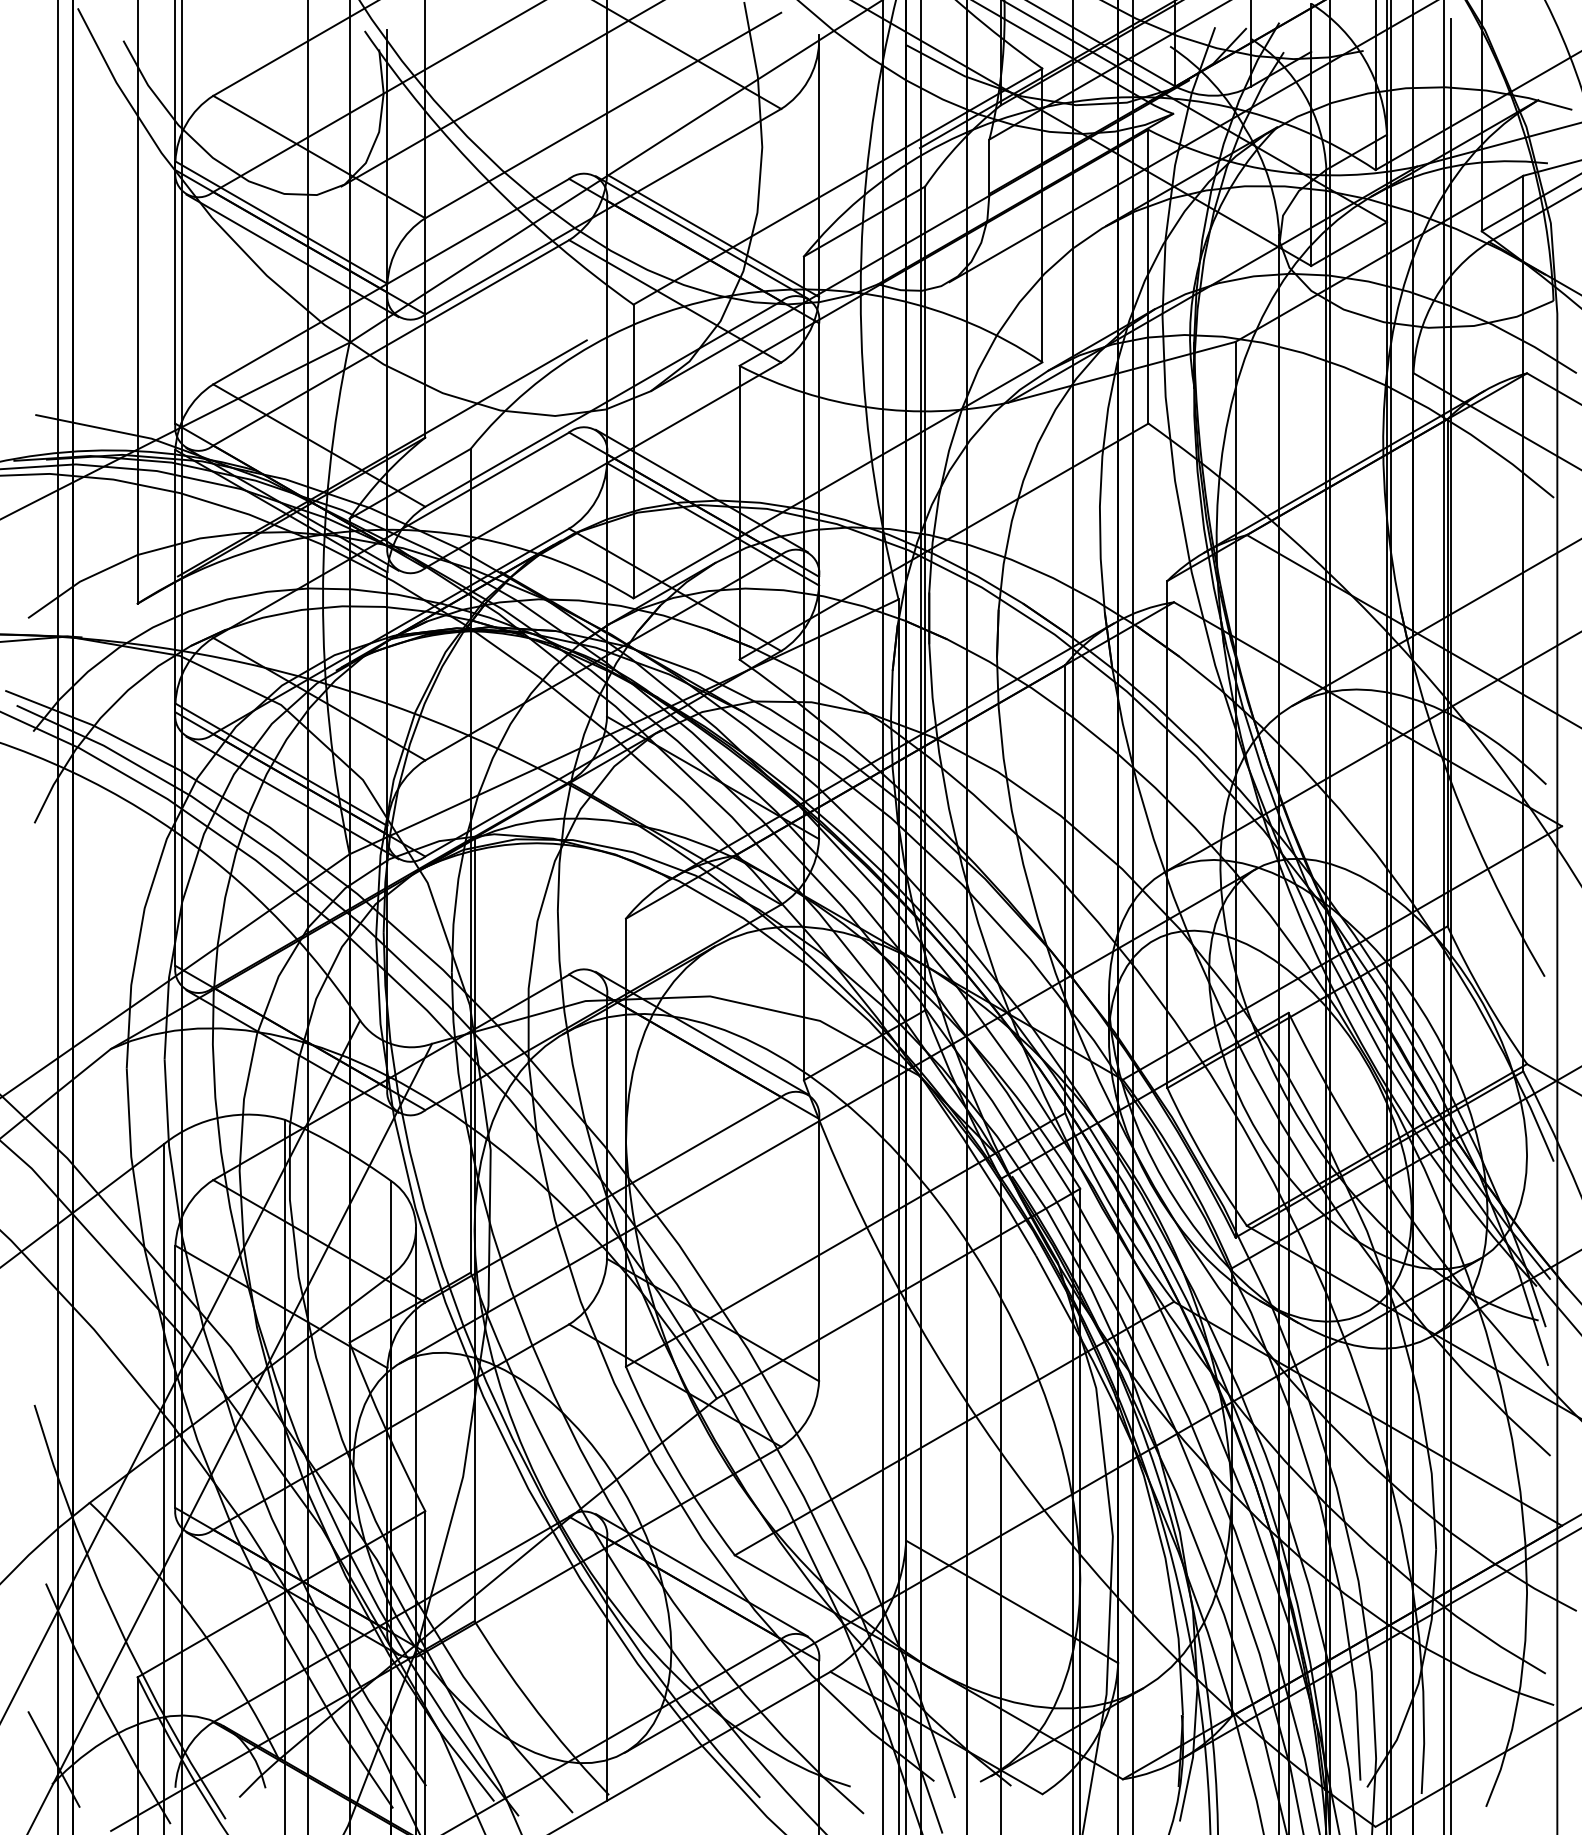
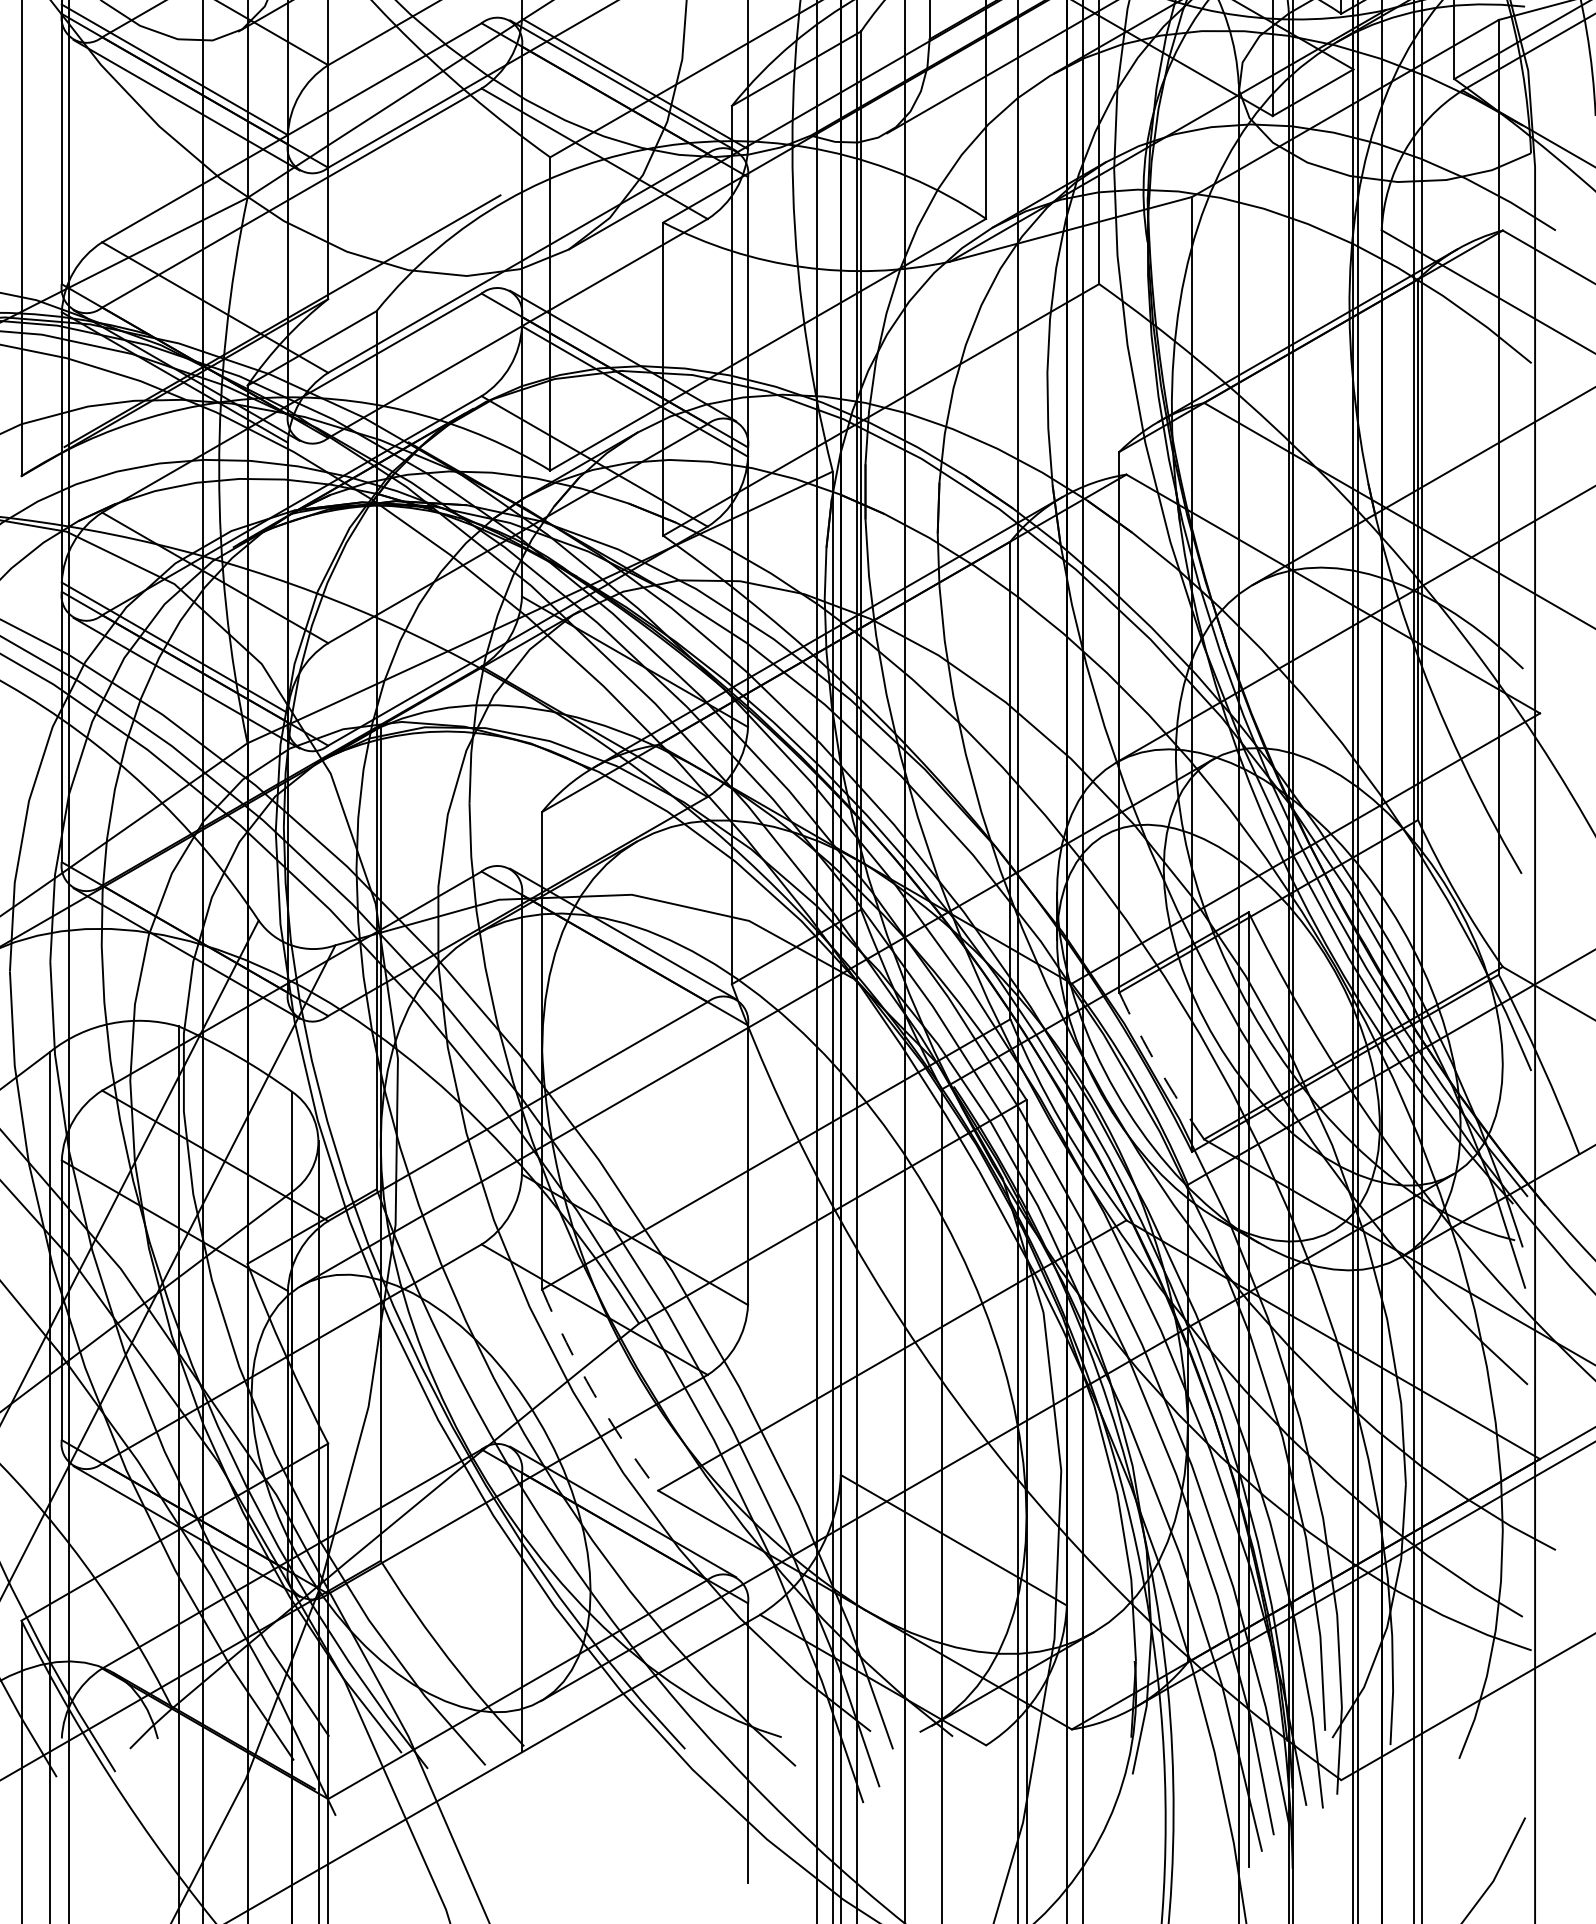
arc: (1204, 1158) -> (1158, 1067), solid -> dashed
arc: (674, 1464) -> (593, 1393), solid -> dashed

